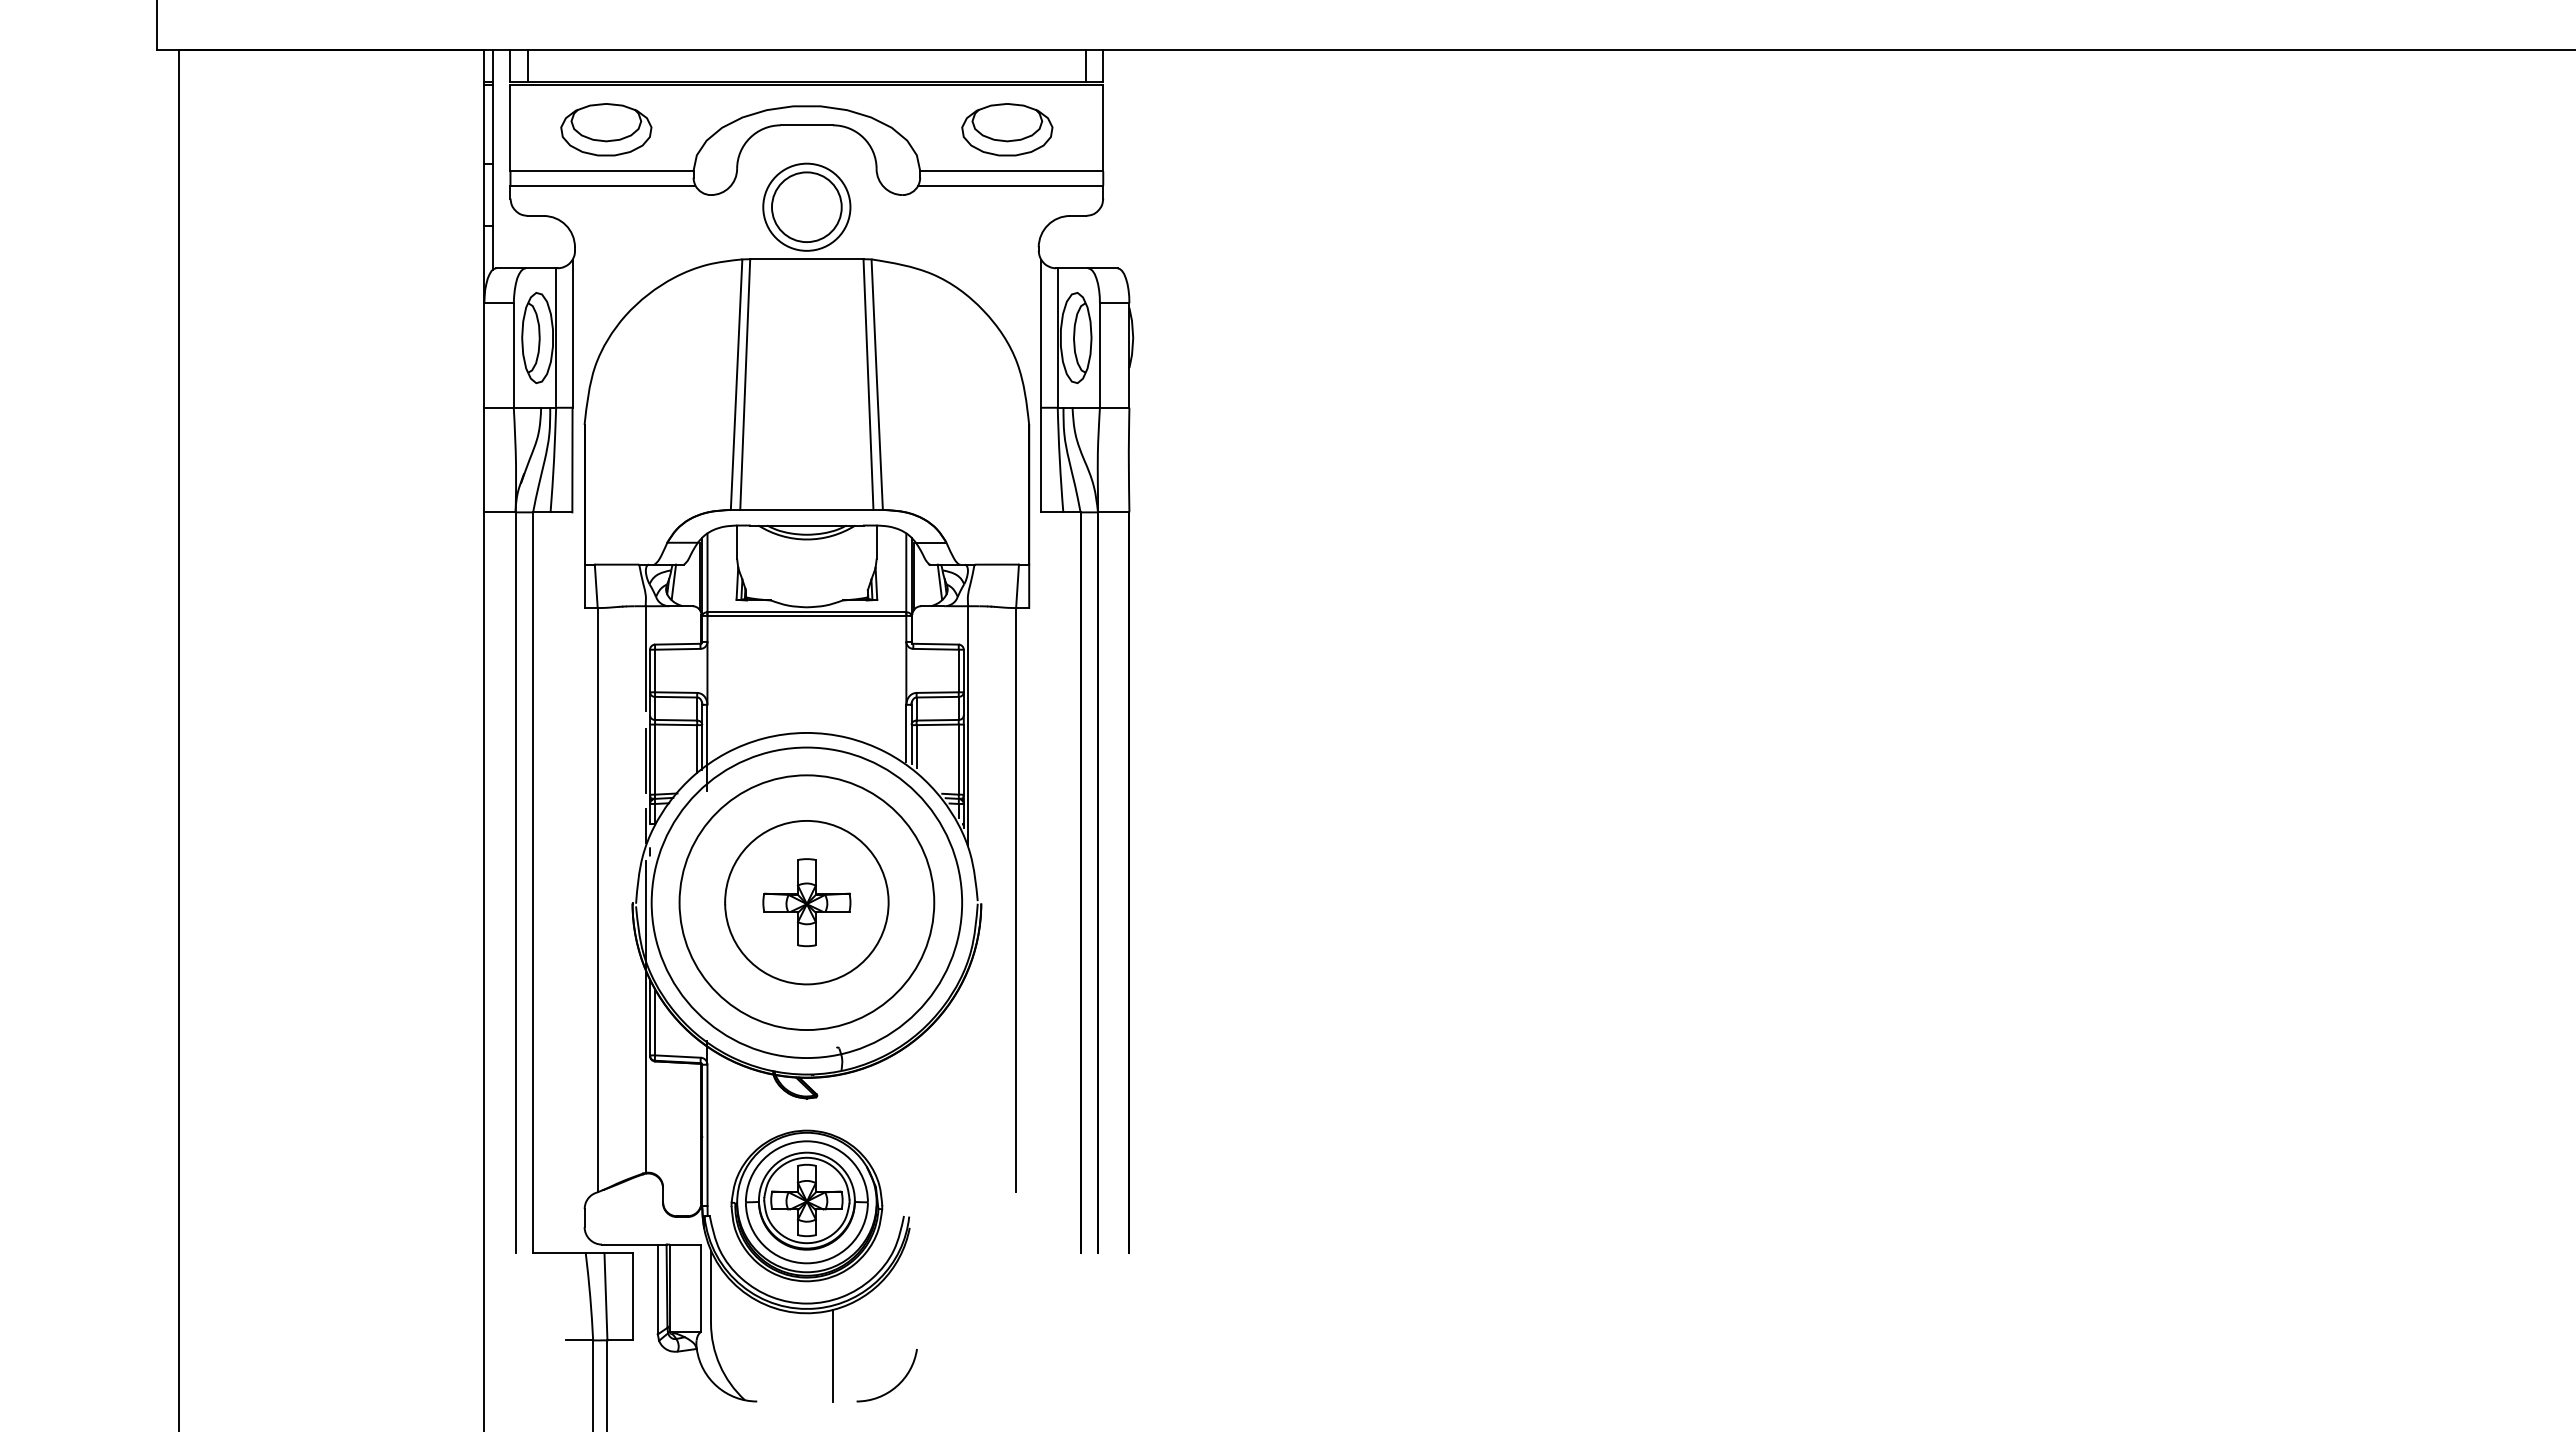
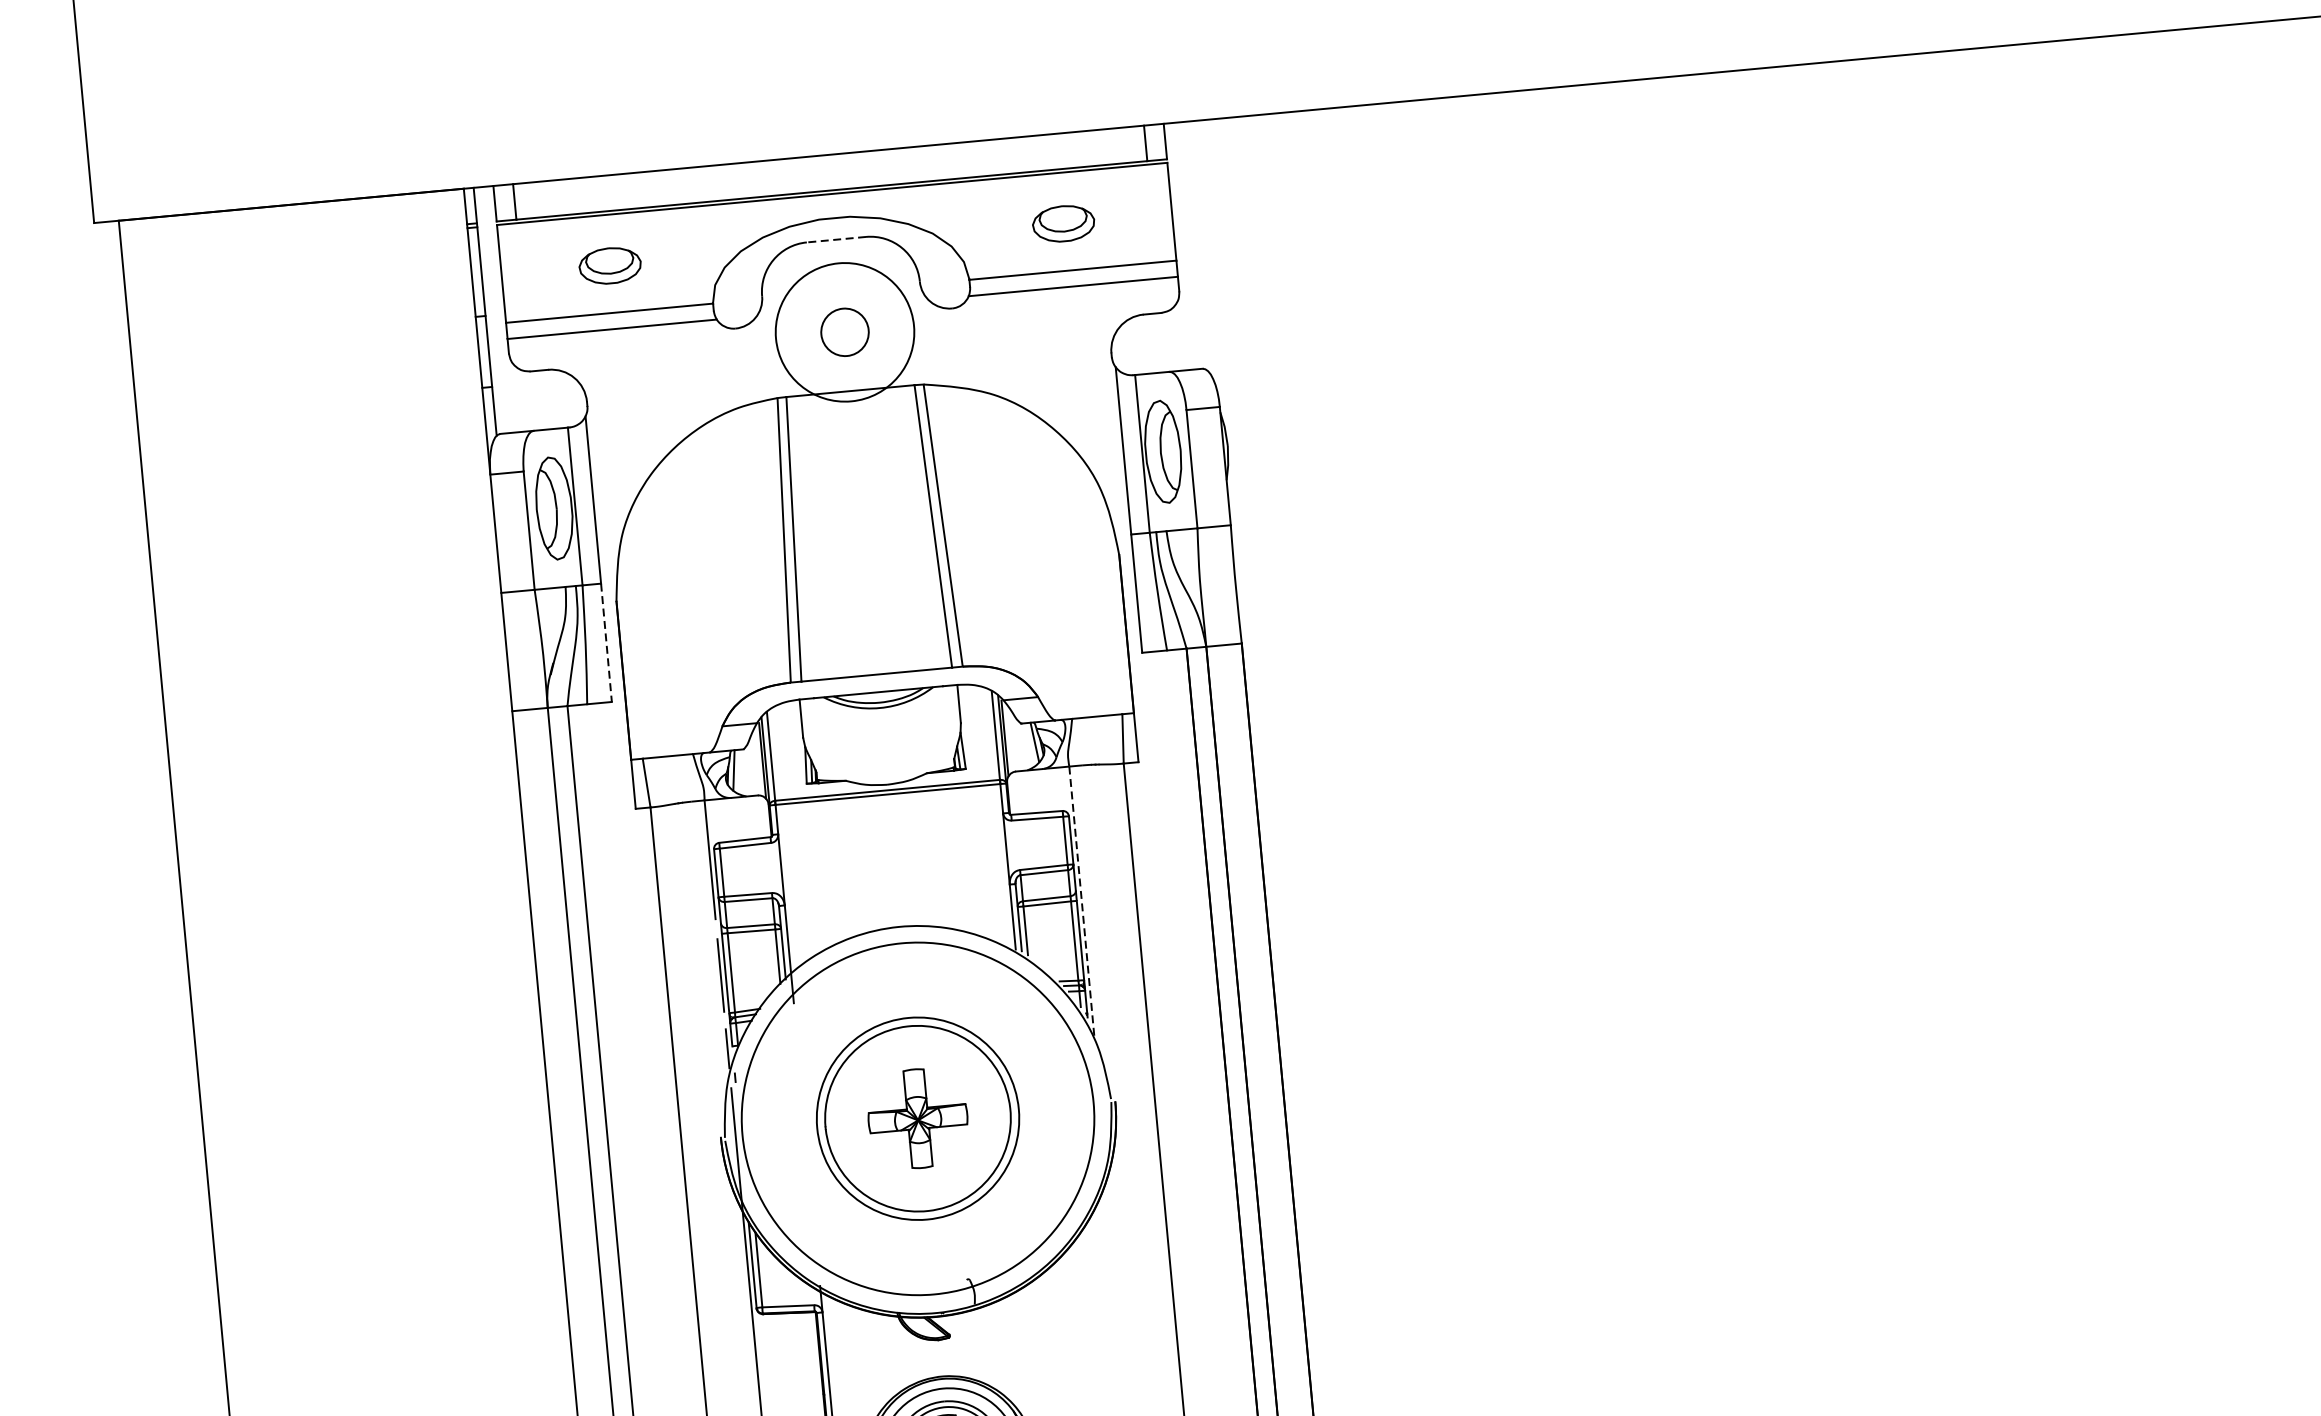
line: (806, 125) -> (836, 239), solid -> dashed
part: (606, 129) -> (610, 265), size x0.6
part: (1007, 129) -> (1063, 223), size x0.6
circle: (806, 206) -> (844, 331), size x1.4
circle: (806, 207) -> (844, 332), size x0.6
line: (572, 460) -> (606, 643), solid -> dashed
line: (968, 726) -> (1082, 902), solid -> dashed
circle: (806, 902) -> (917, 1118), size x0.7

